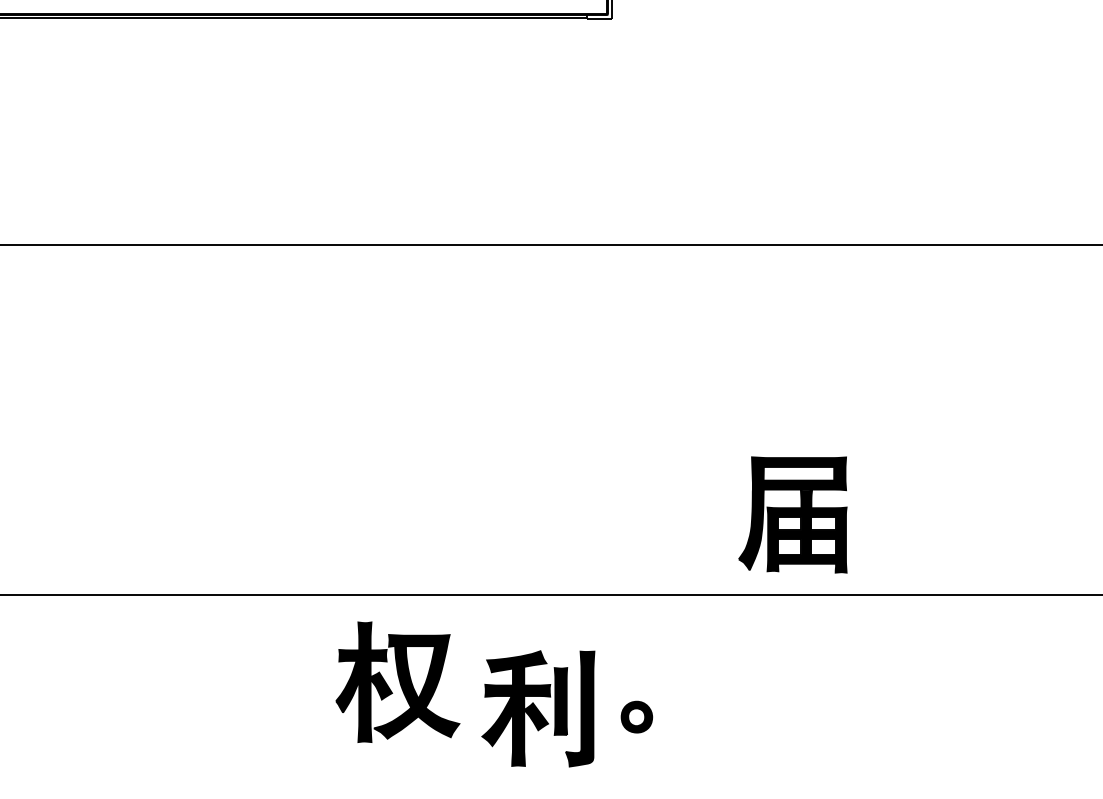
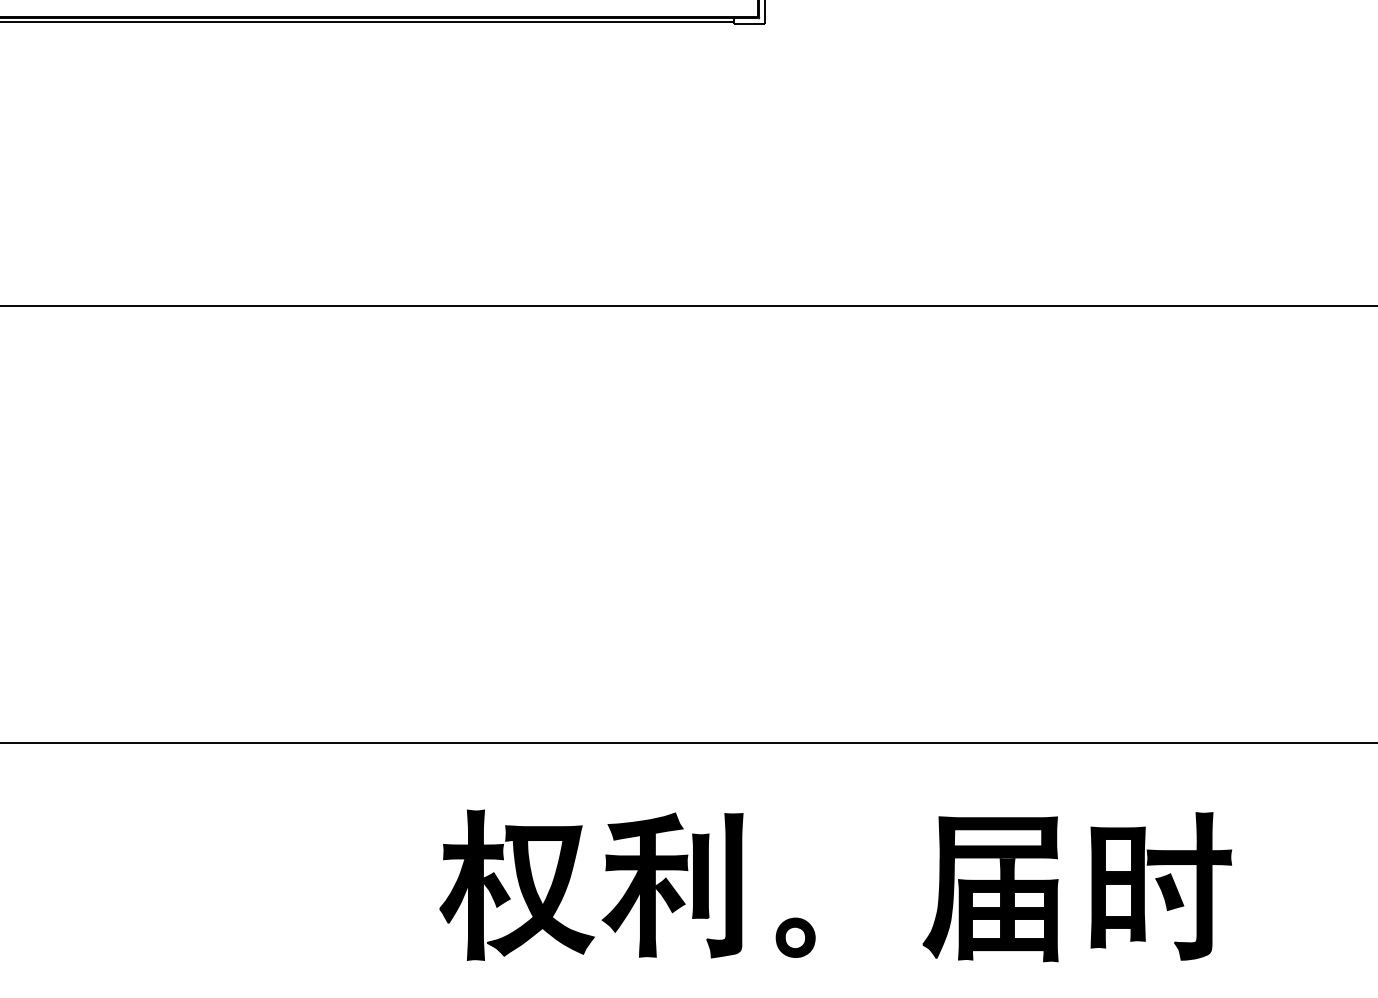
part: (792, 515) -> (990, 889), moved
part: (397, 681) -> (516, 884), moved
part: (929, 709) -> (1161, 886), added
part: (636, 716) -> (795, 937), moved

